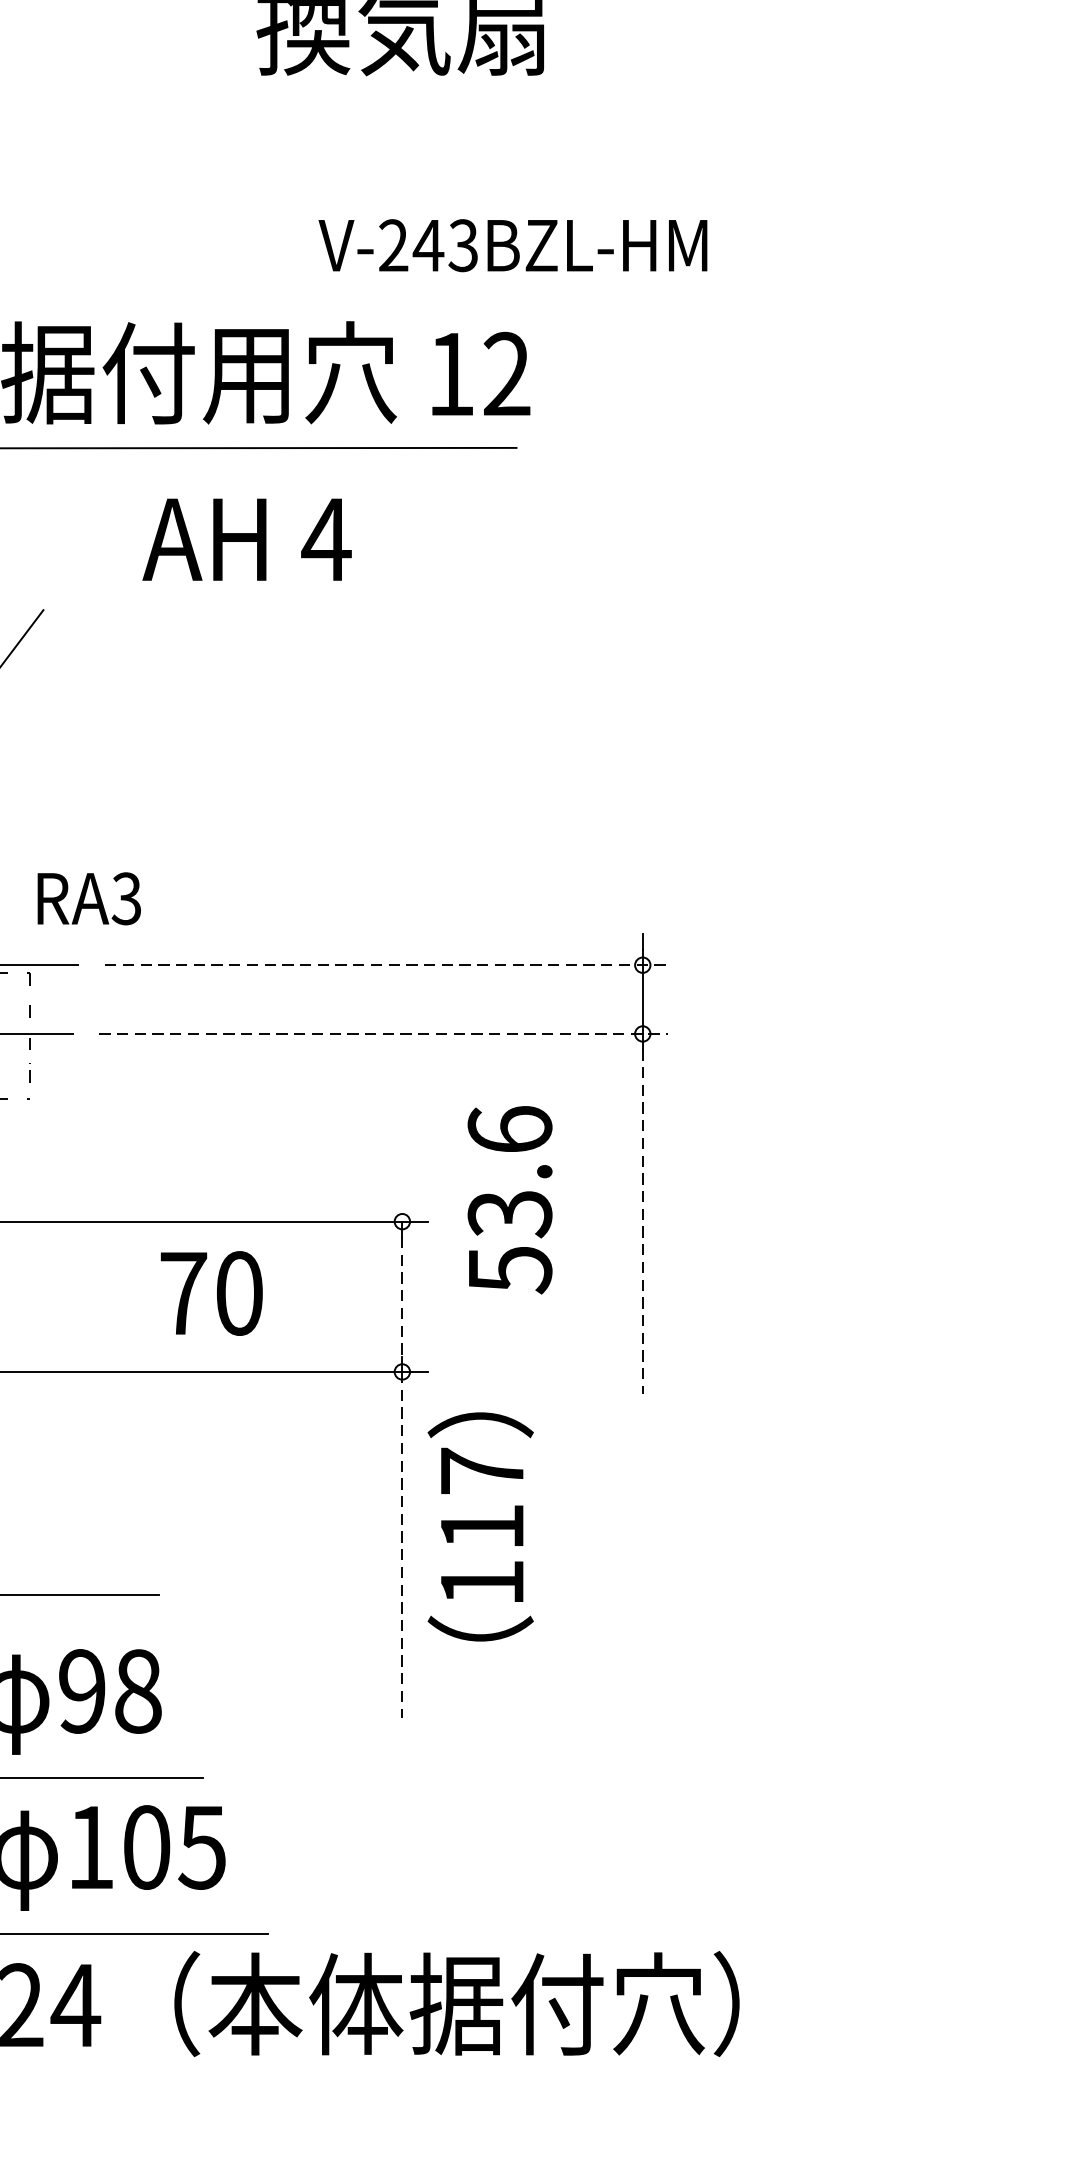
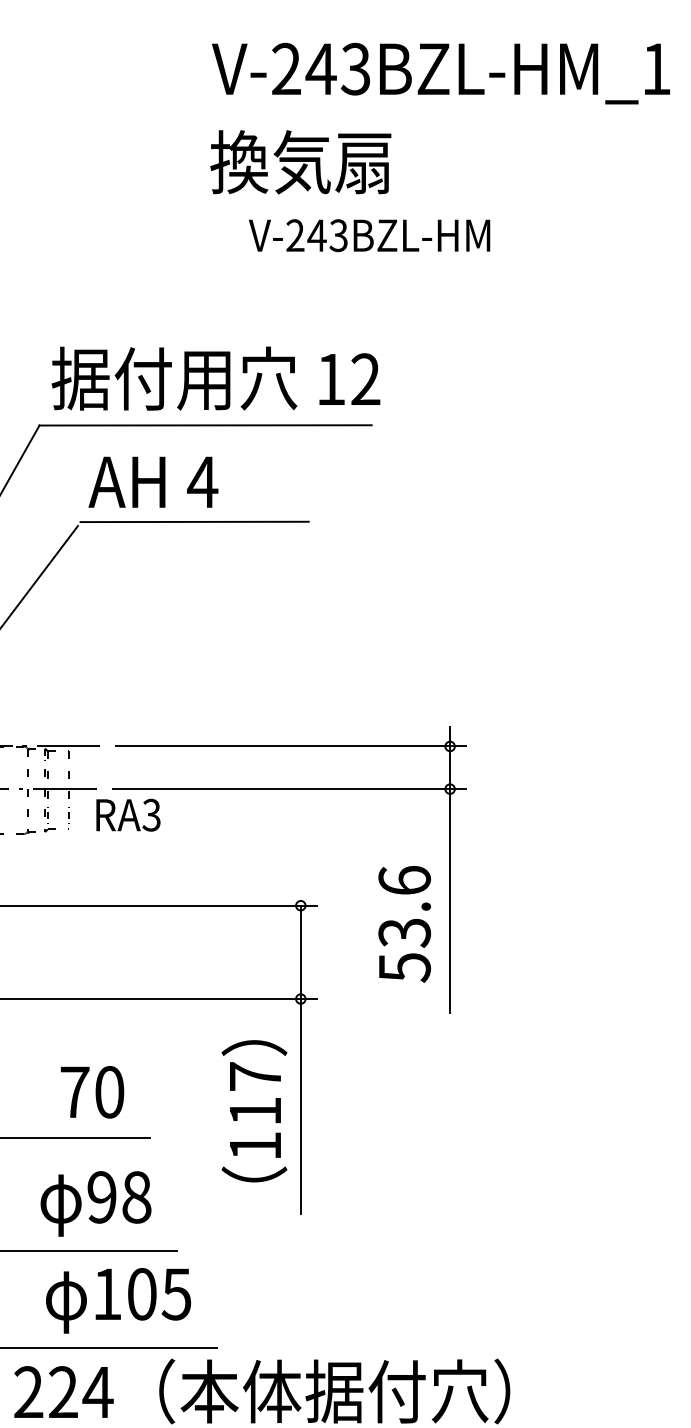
text: (512, 245) -> (369, 235), moved
text: (247, 538) -> (153, 481), moved
line: (231, 602) -> (194, 521), added
text: (89, 897) -> (128, 814), moved
line: (387, 965) -> (291, 746), dashed -> solid
line: (384, 1034) -> (289, 789), dashed -> solid
text: (509, 1200) -> (404, 924), moved
line: (643, 1222) -> (450, 906), dashed -> solid
text: (211, 1293) -> (92, 1092), moved
line: (401, 1297) -> (300, 952), dashed -> solid
text: (480, 1527) -> (254, 1111), moved
line: (401, 1545) -> (300, 1106), dashed -> solid

